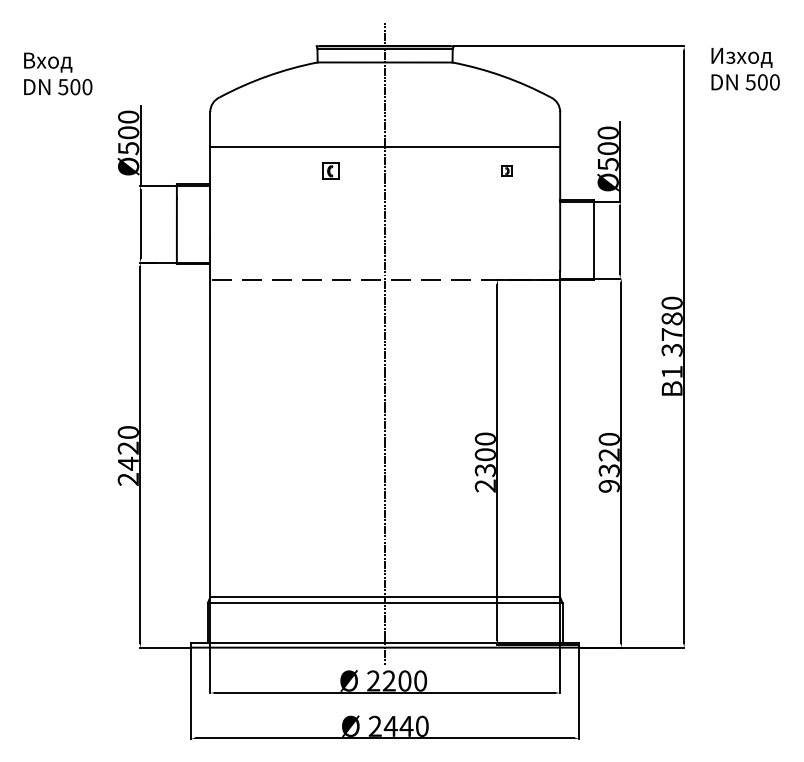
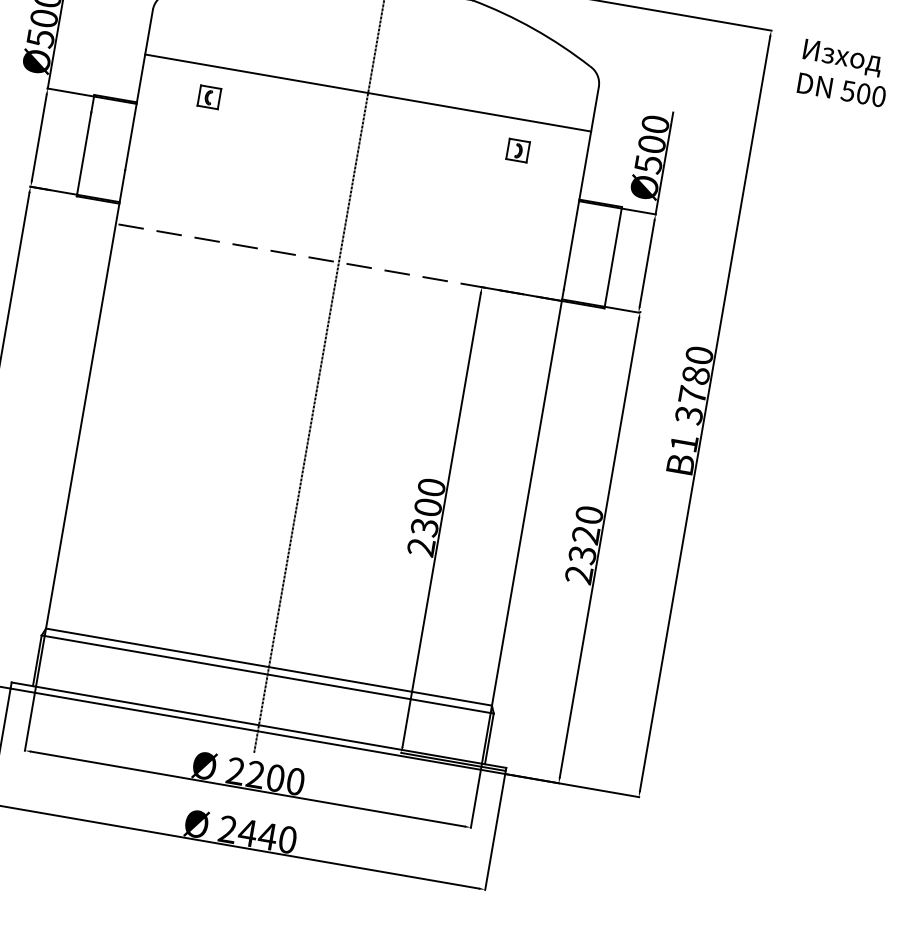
part: (330, 170) -> (209, 96), moved
part: (506, 170) -> (517, 149), size x1.67
text: (609, 485) -> (579, 573), 9320 -> 2320

